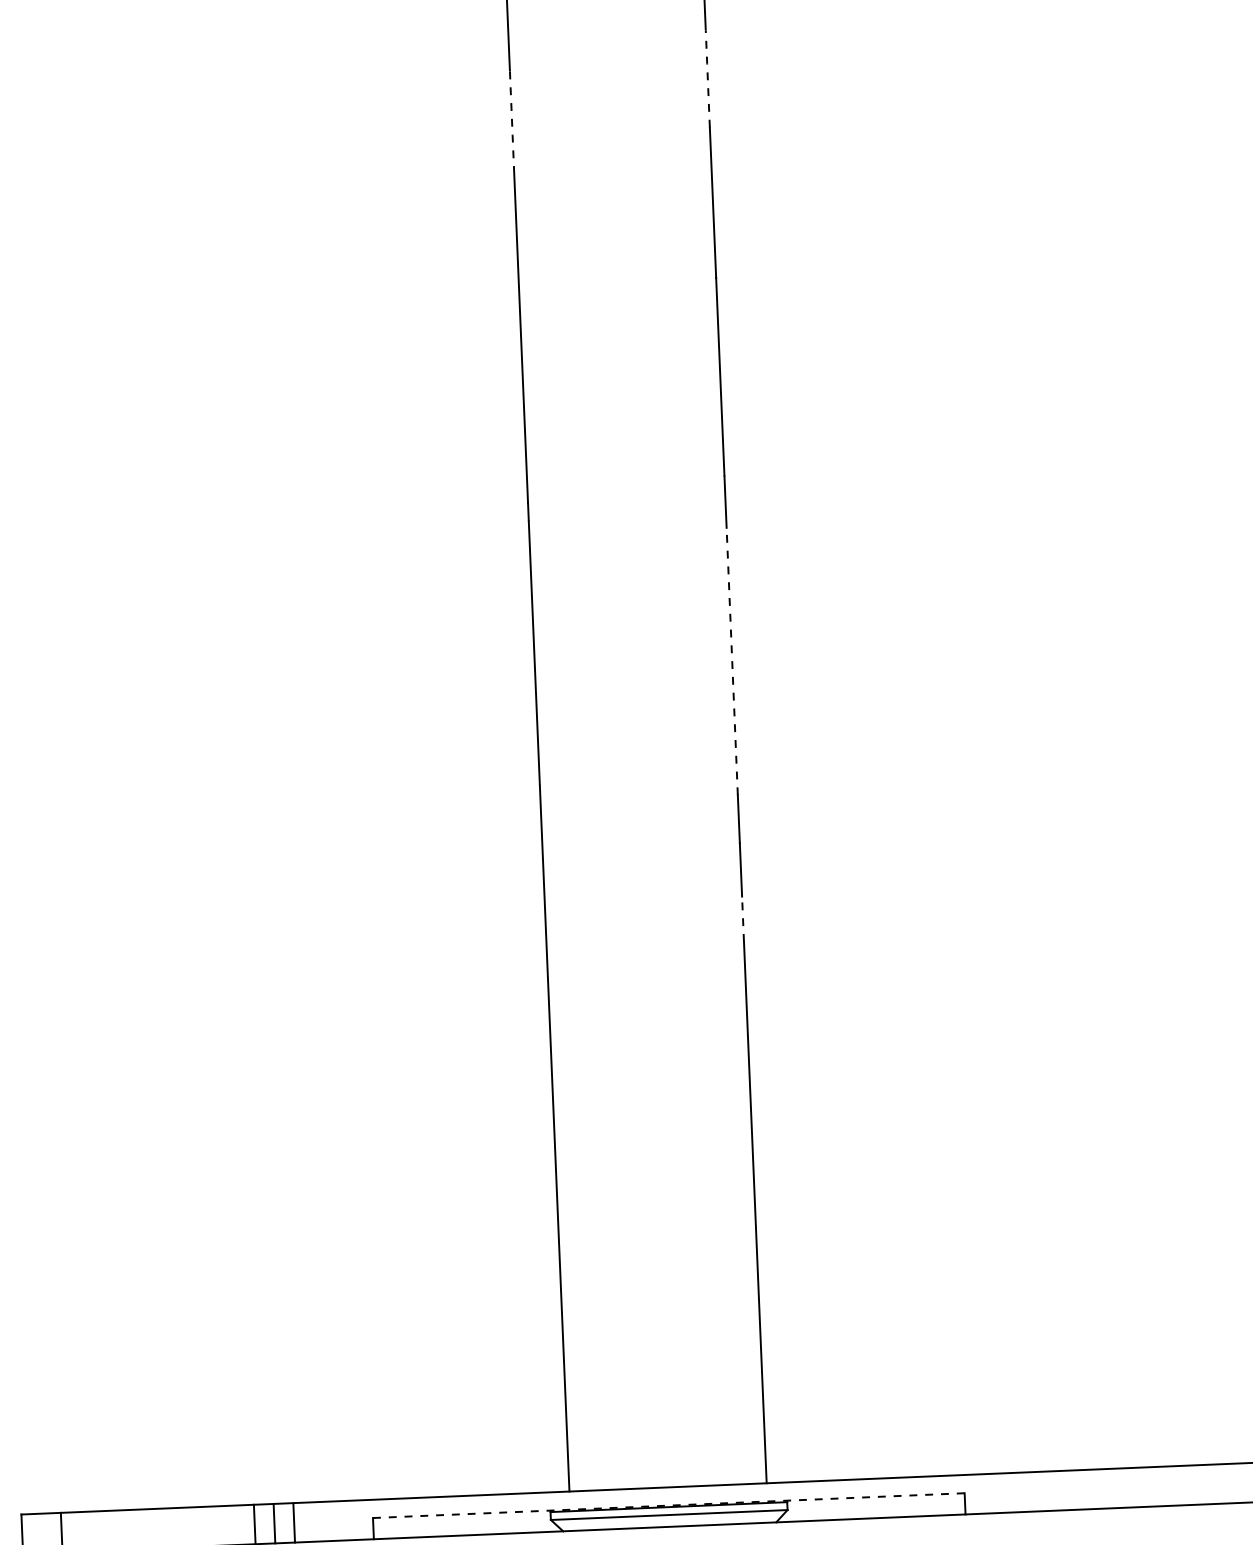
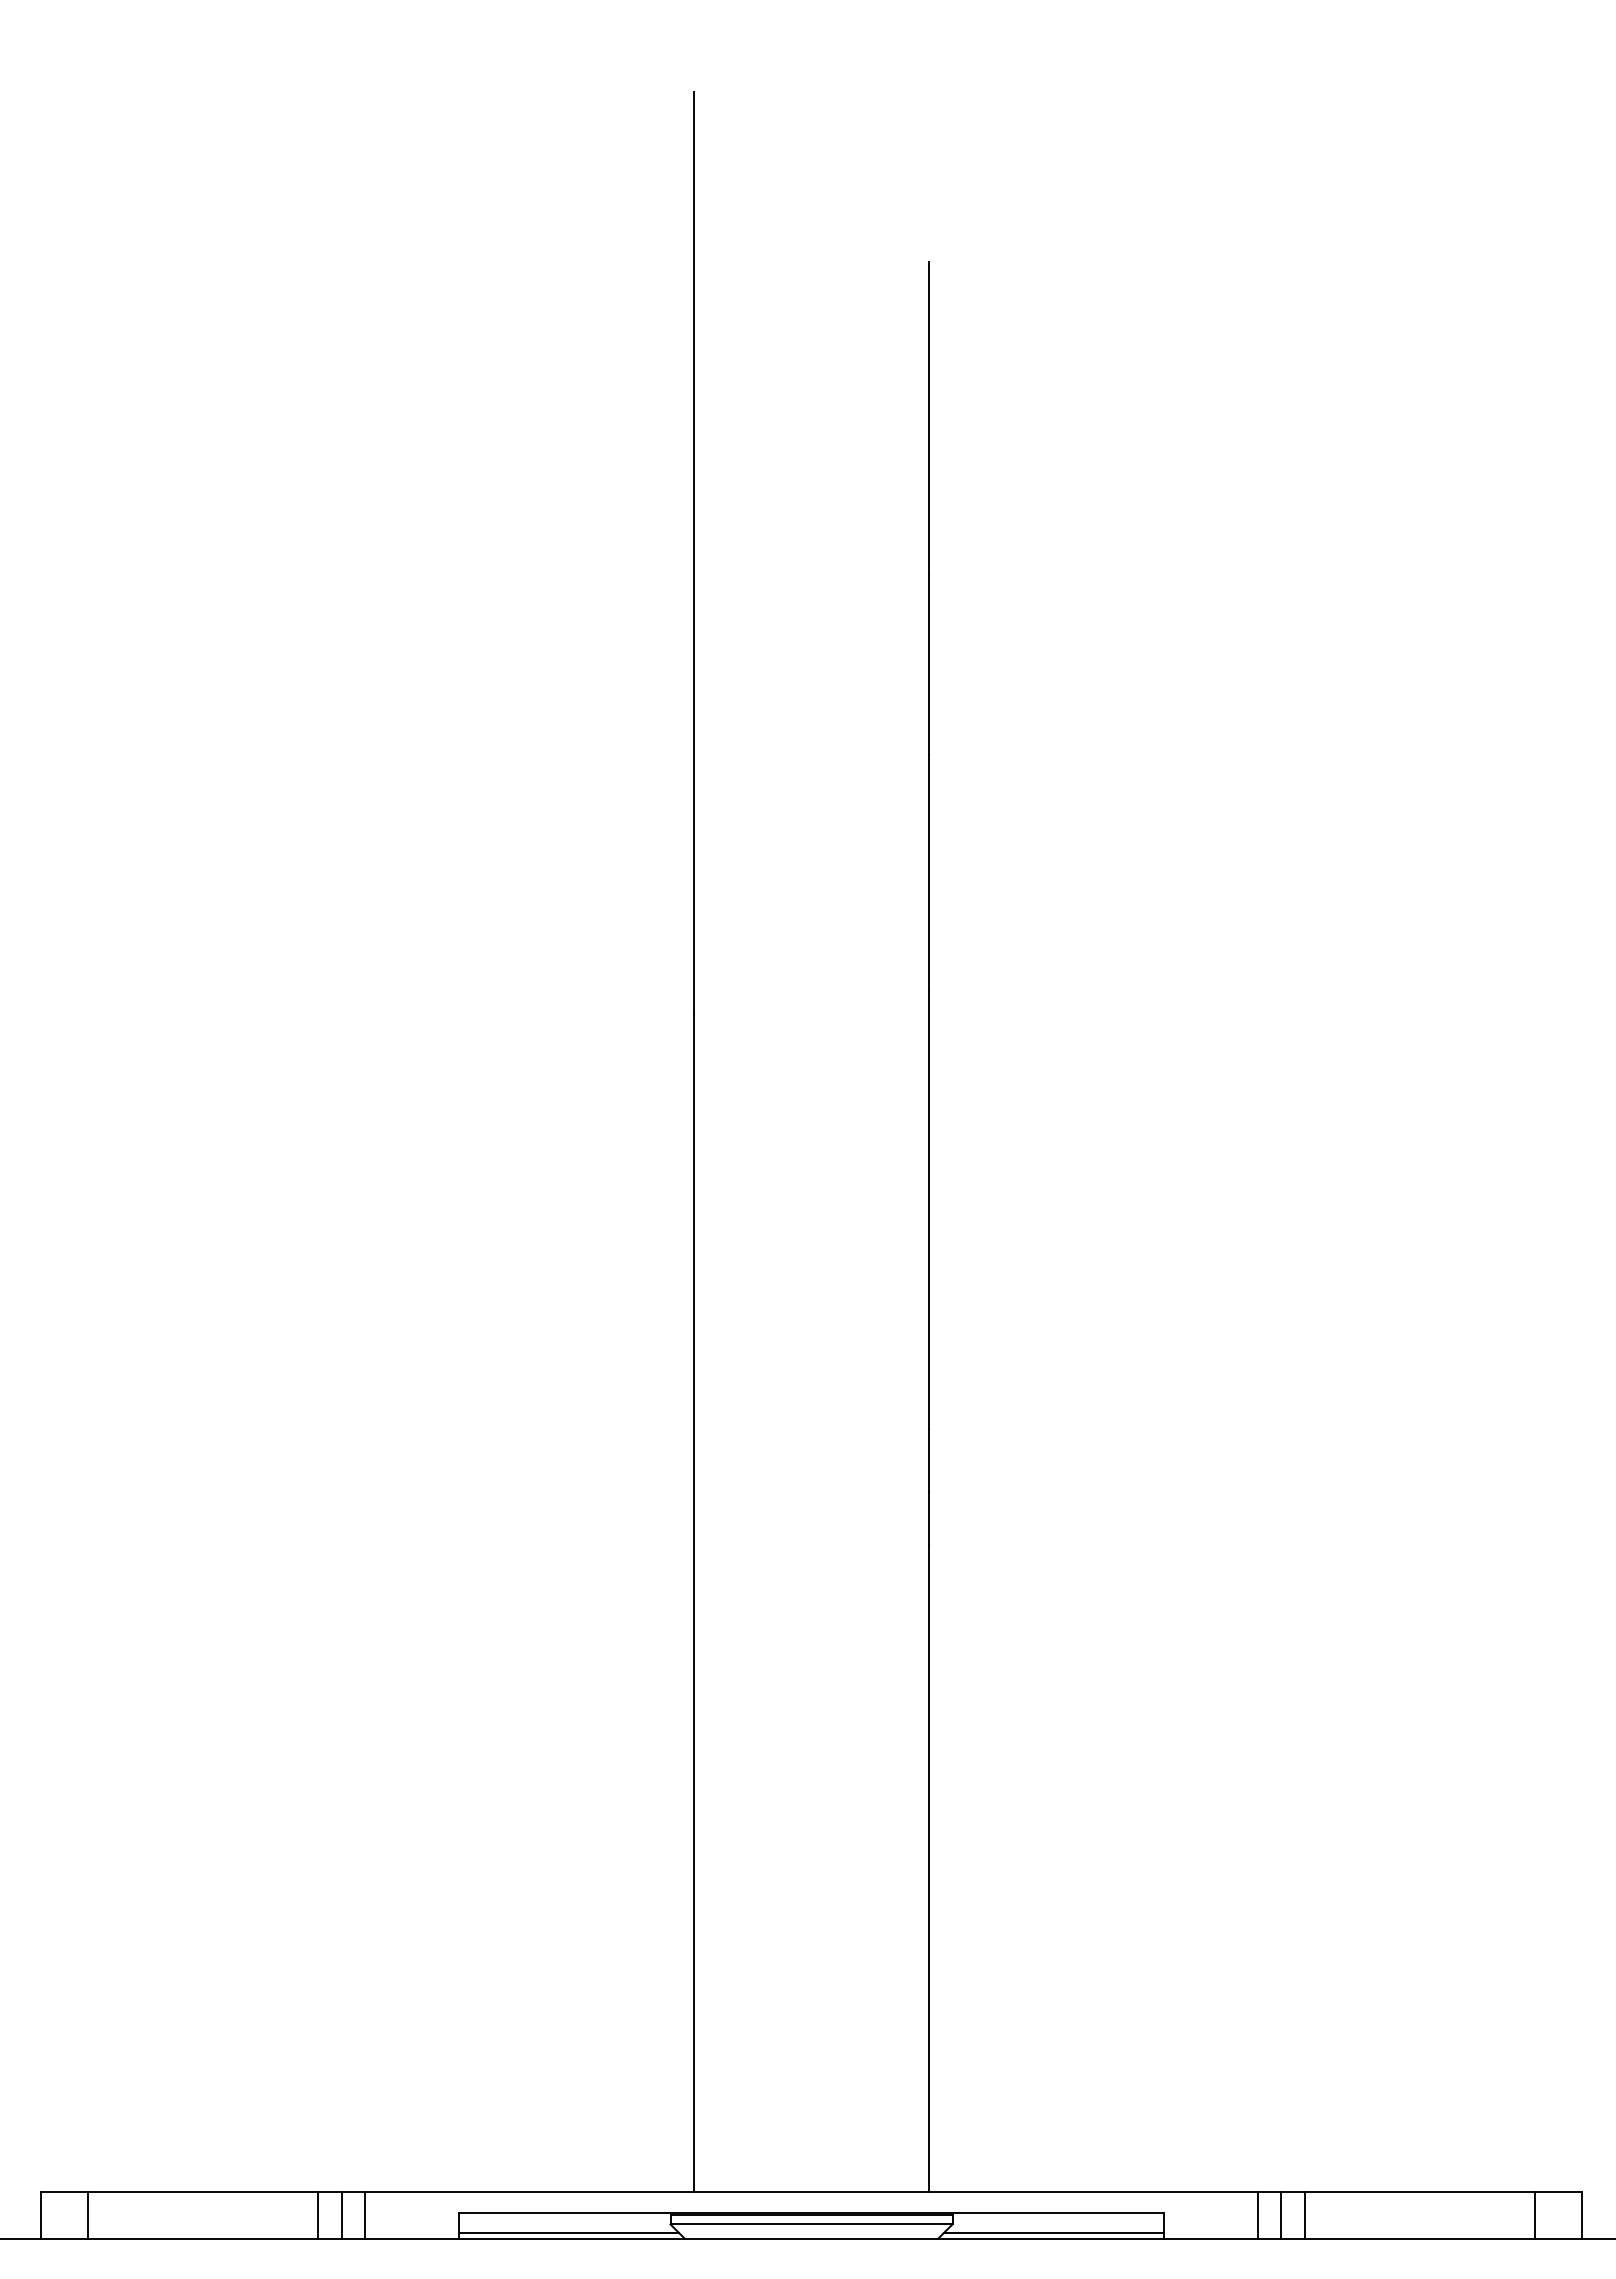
line: (708, 78) -> (929, 517), dashed -> solid
line: (512, 120) -> (694, 557), dashed -> solid
line: (732, 660) -> (929, 1211), dashed -> solid
line: (743, 919) -> (929, 1519), dashed -> solid
line: (1082, 1489) -> (1304, 2214), added
line: (1063, 1490) -> (1281, 2214), added
line: (1043, 1491) -> (1257, 2214), added
line: (668, 1505) -> (811, 2213), dashed -> solid
line: (872, 1513) -> (1053, 2232), added
line: (465, 1530) -> (568, 2232), added

